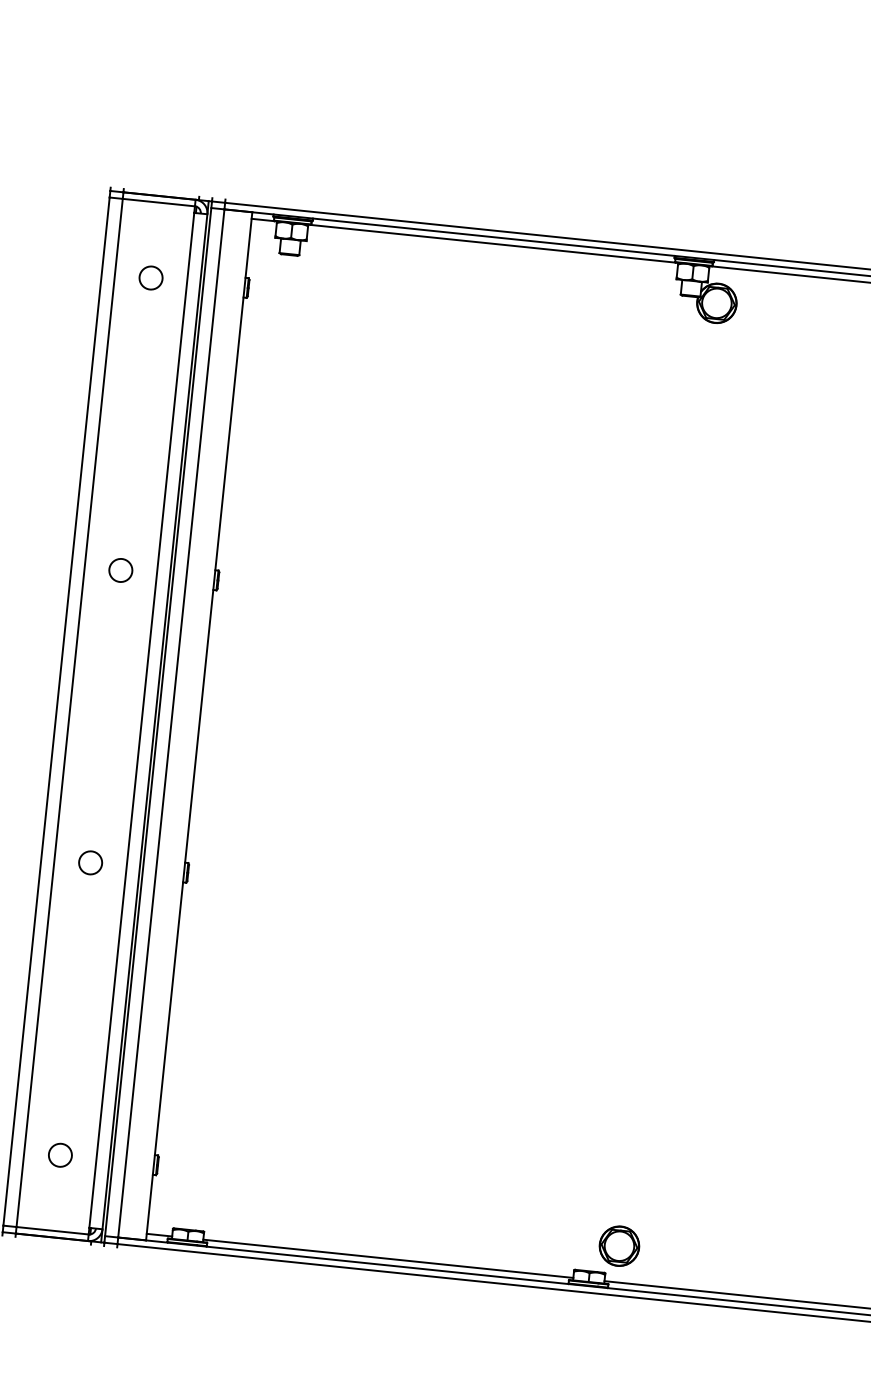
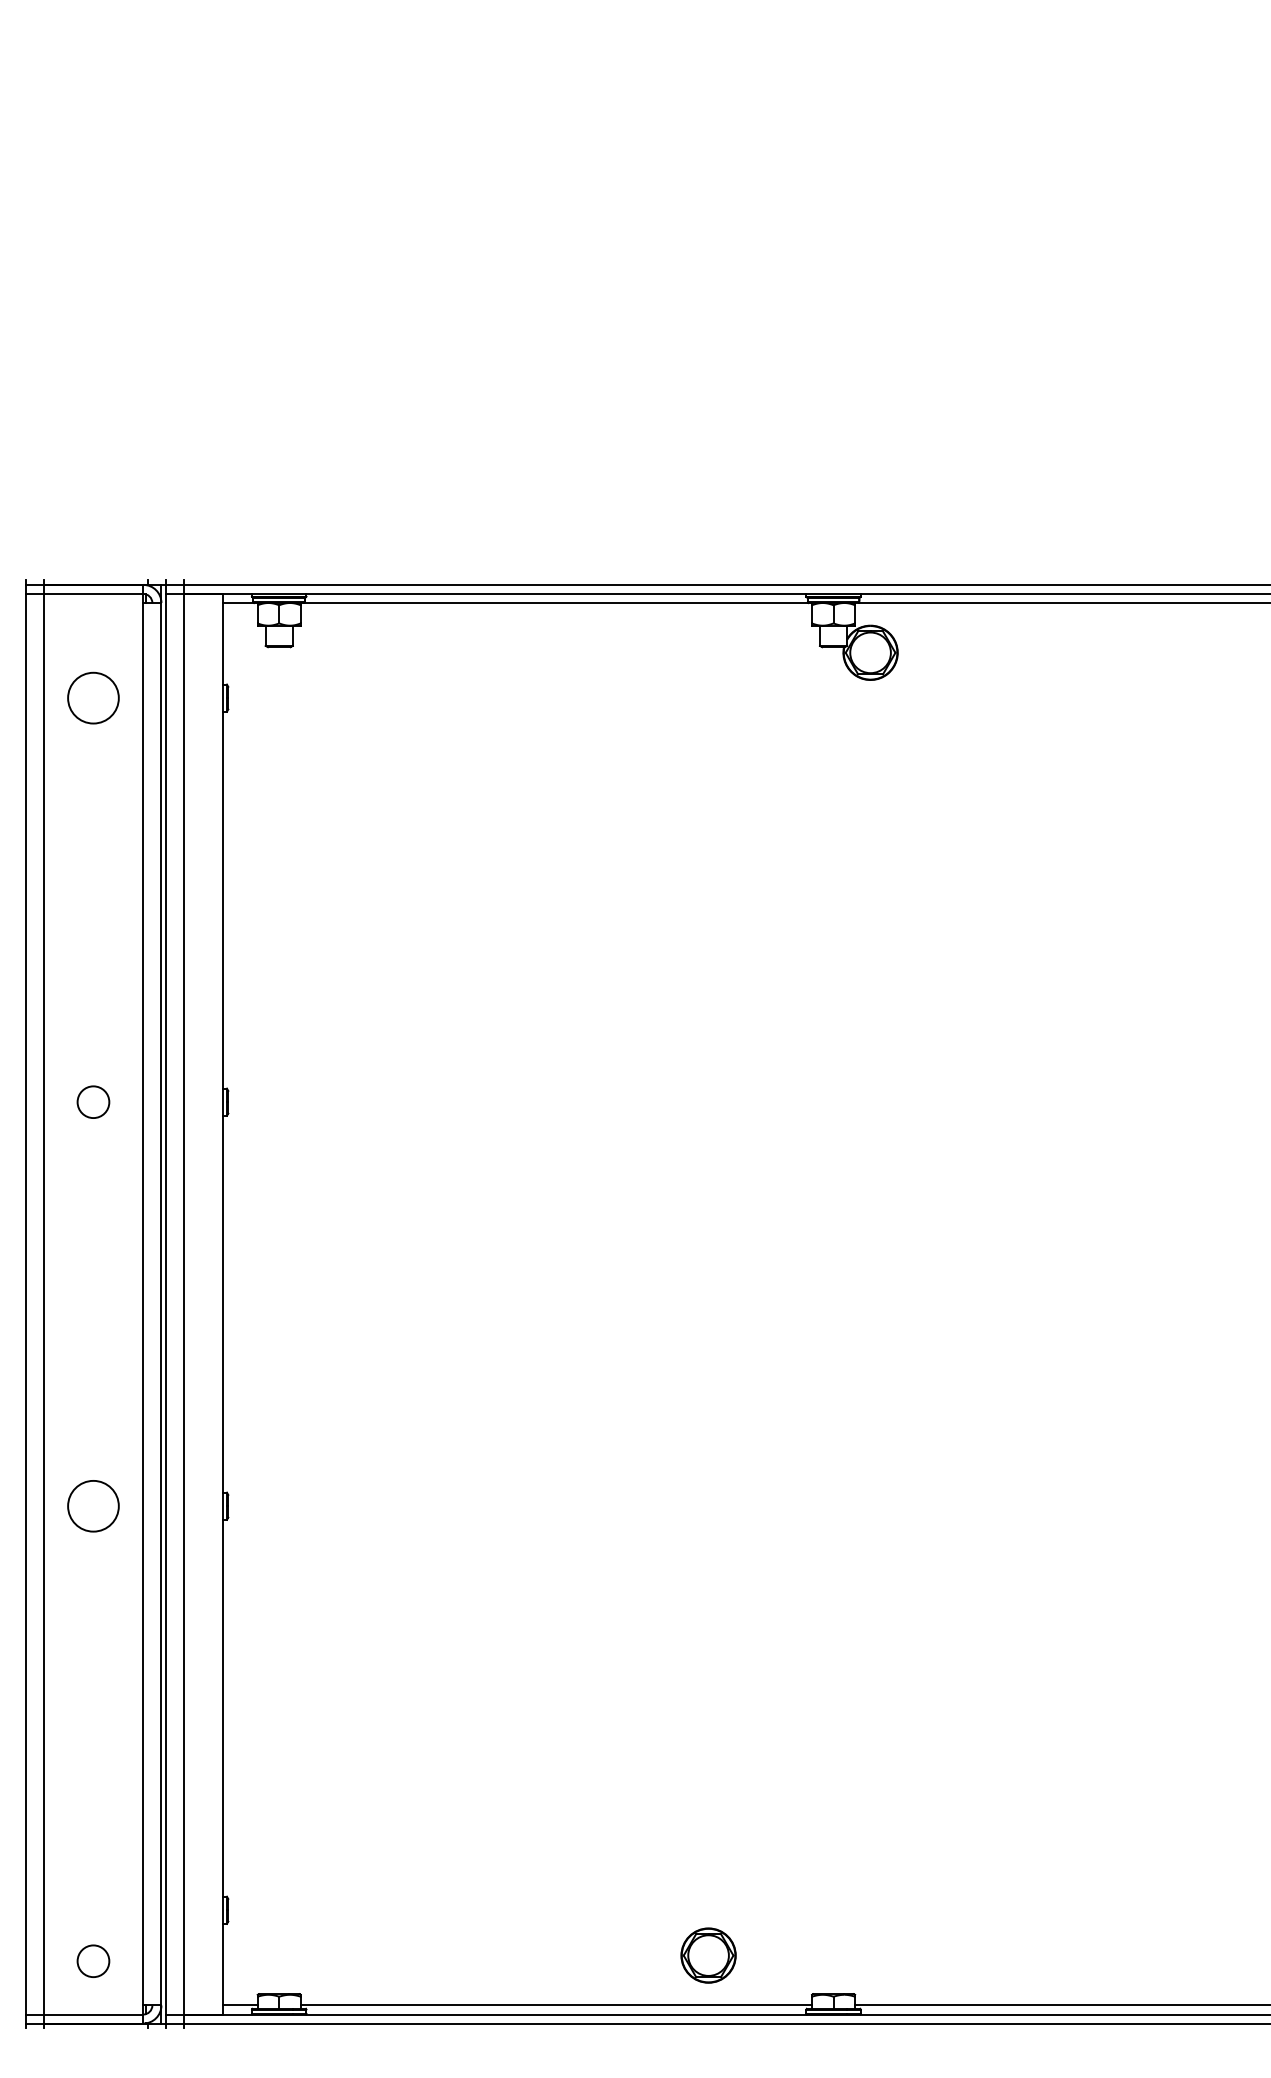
circle: (151, 278) -> (93, 698), size x1.6
circle: (90, 863) -> (93, 1506), size x1.6
circle: (60, 1154) -> (93, 1960), moved
part: (619, 1246) -> (708, 1955), moved

